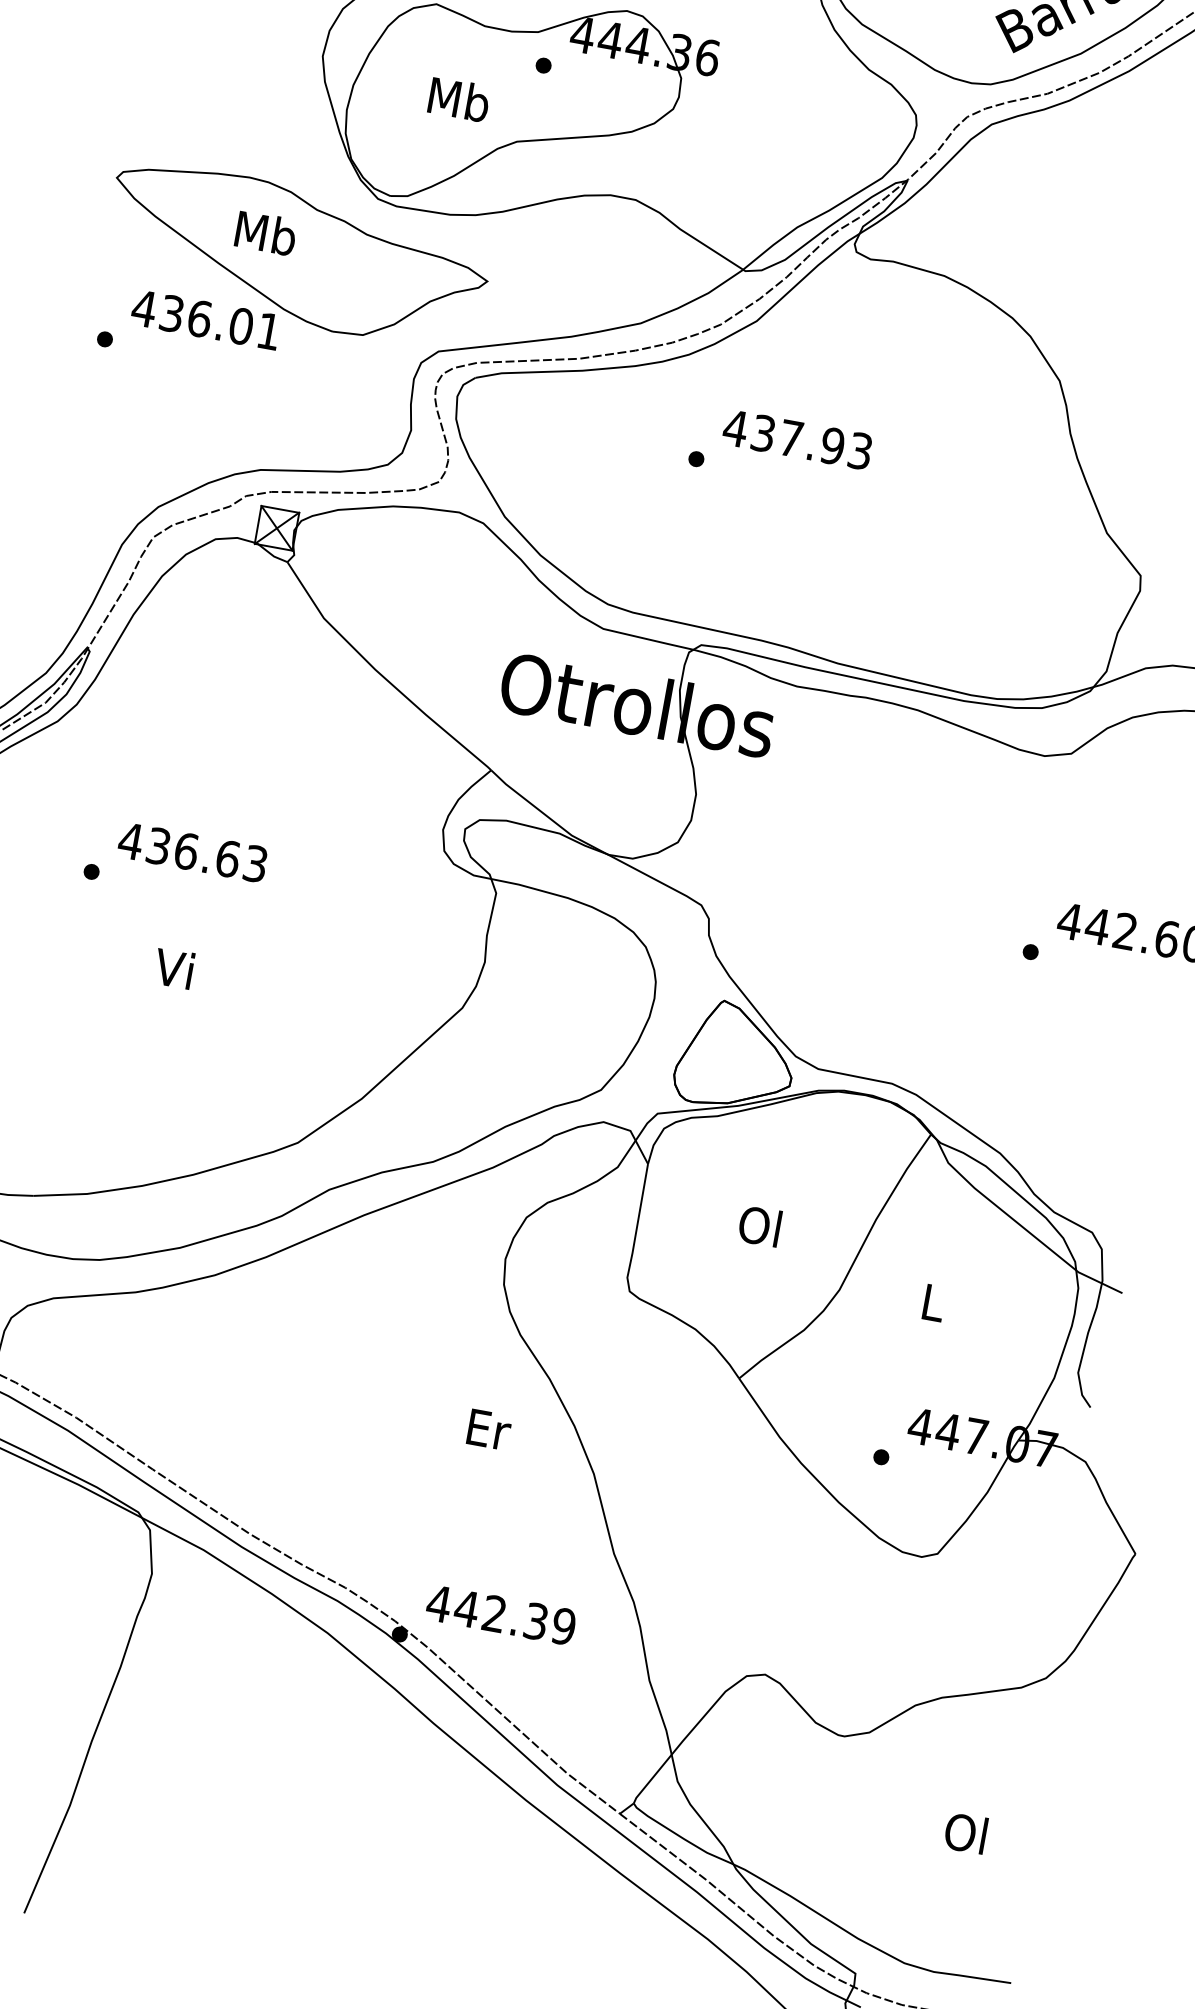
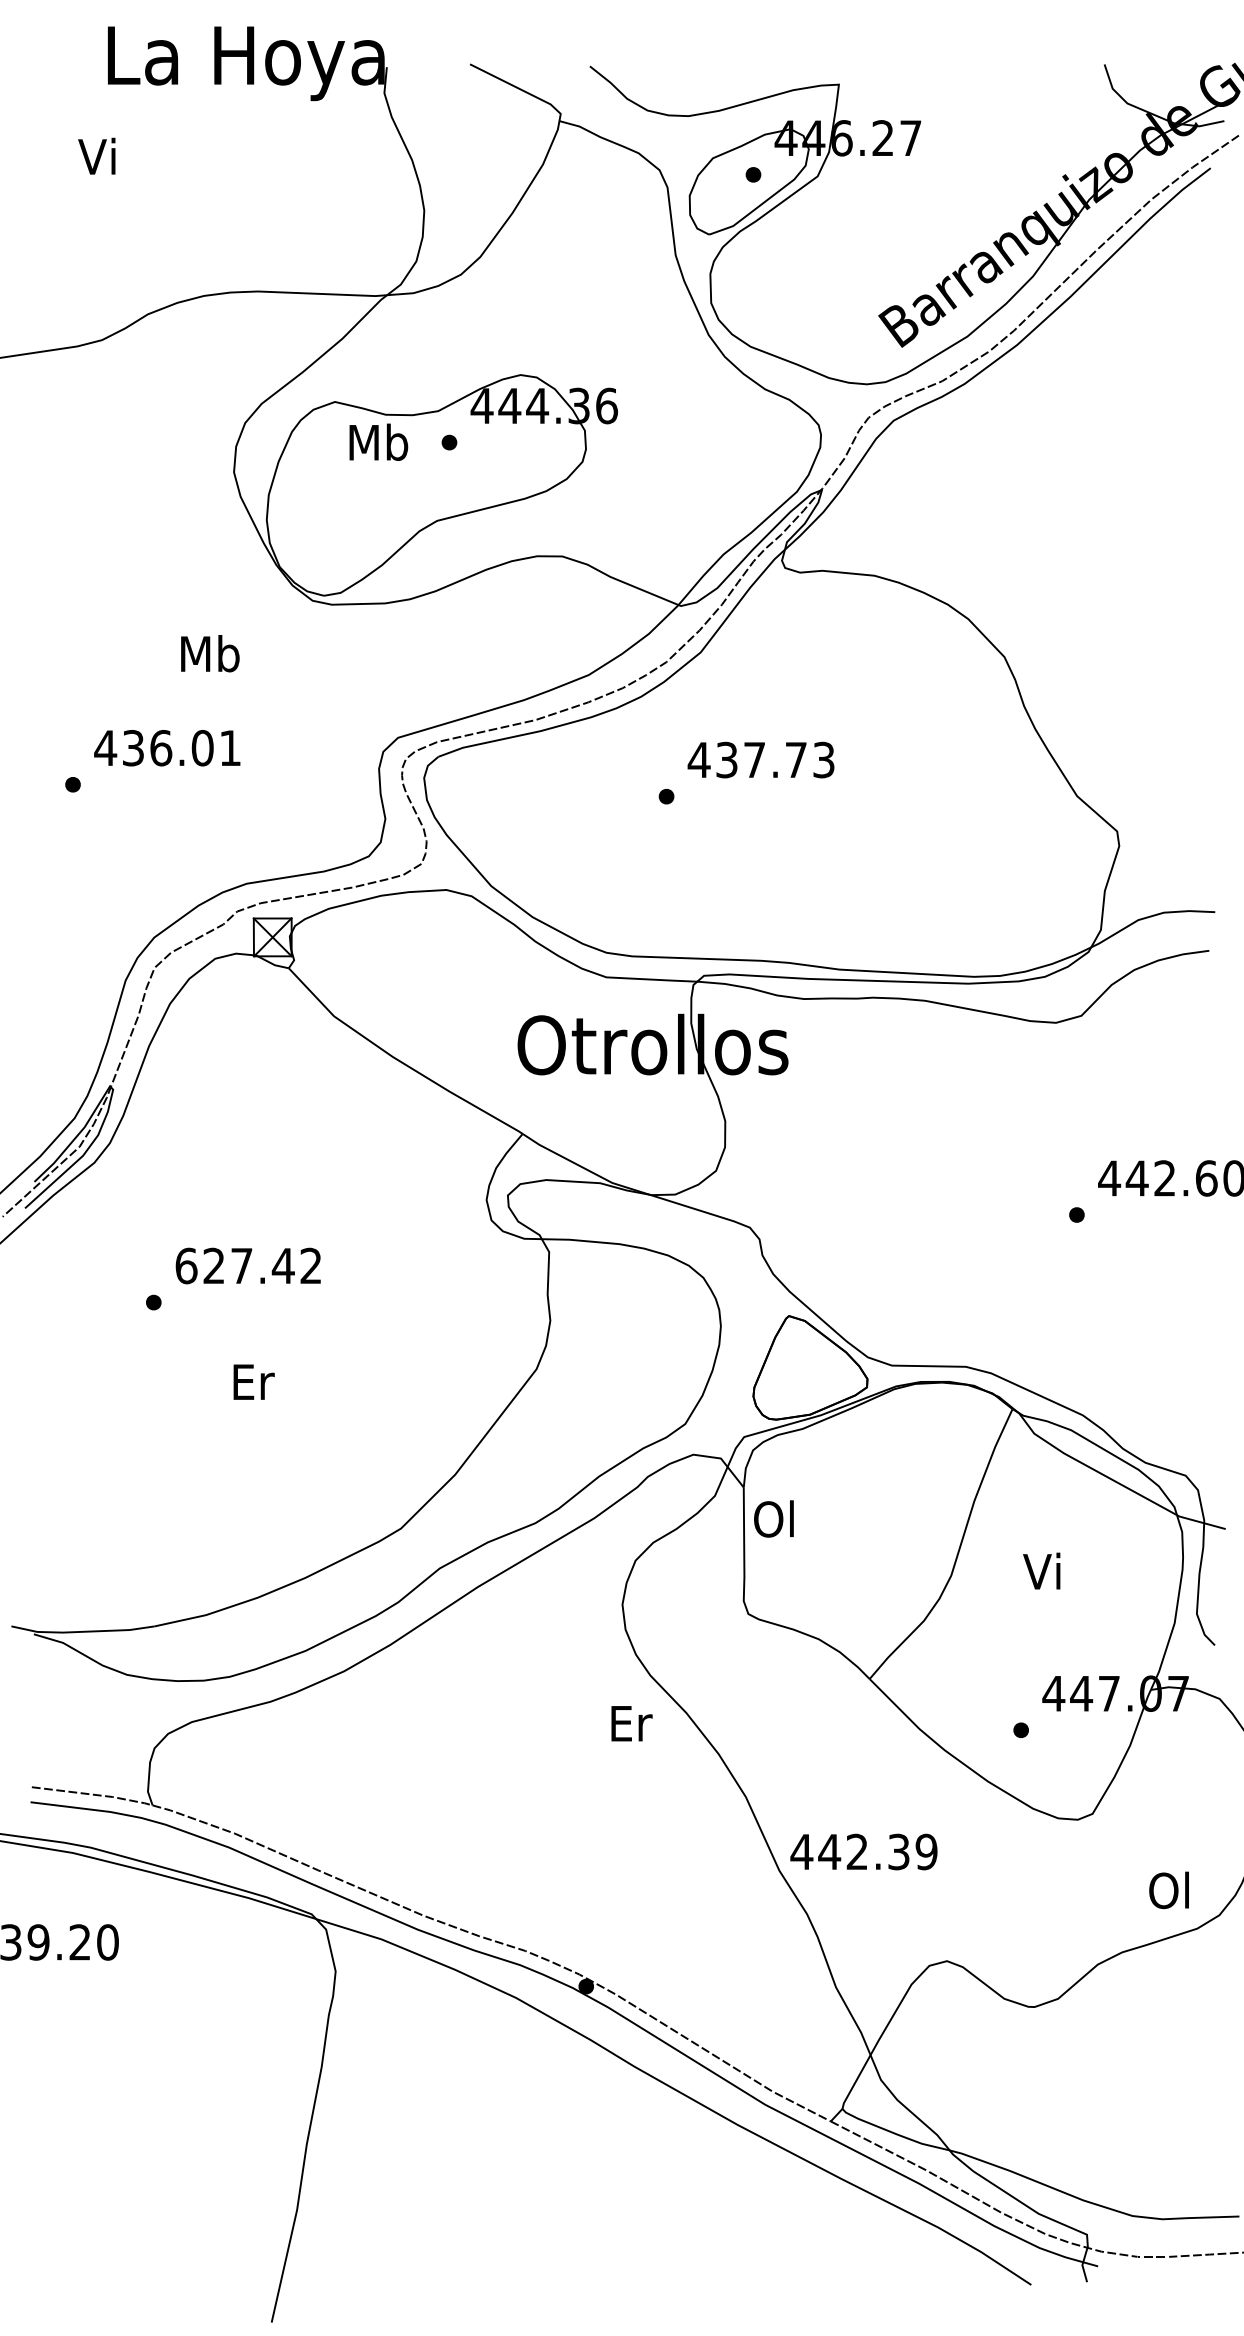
text: (459, 98) -> (378, 441), moved
part: (297, 255) -> (244, 669), removed
text: (833, 445) -> (796, 759), 437.93 -> 437.73
text: (192, 851) -> (247, 1265), 436.63 -> 627.42
text: (176, 968) -> (252, 1381), Vi -> Er
text: (759, 1225) -> (773, 1518), moved
text: (930, 1301) -> (1041, 1570), L -> Vi
text: (488, 1429) -> (631, 1723), moved
text: (500, 1614) -> (863, 1851), moved
text: (965, 1833) -> (1168, 1890), moved

